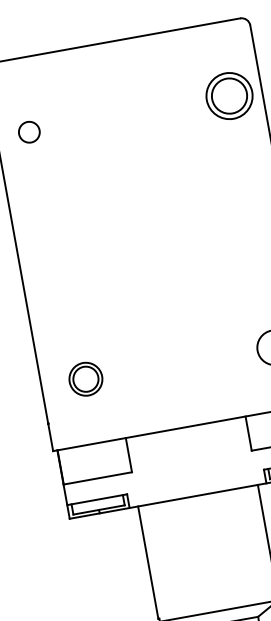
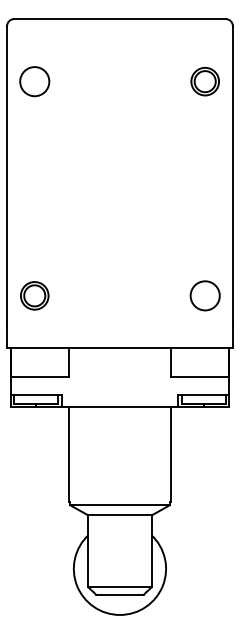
part: (228, 96) -> (204, 81), size x0.71
circle: (29, 132) -> (34, 81), size x1.67
part: (85, 378) -> (34, 295), moved

